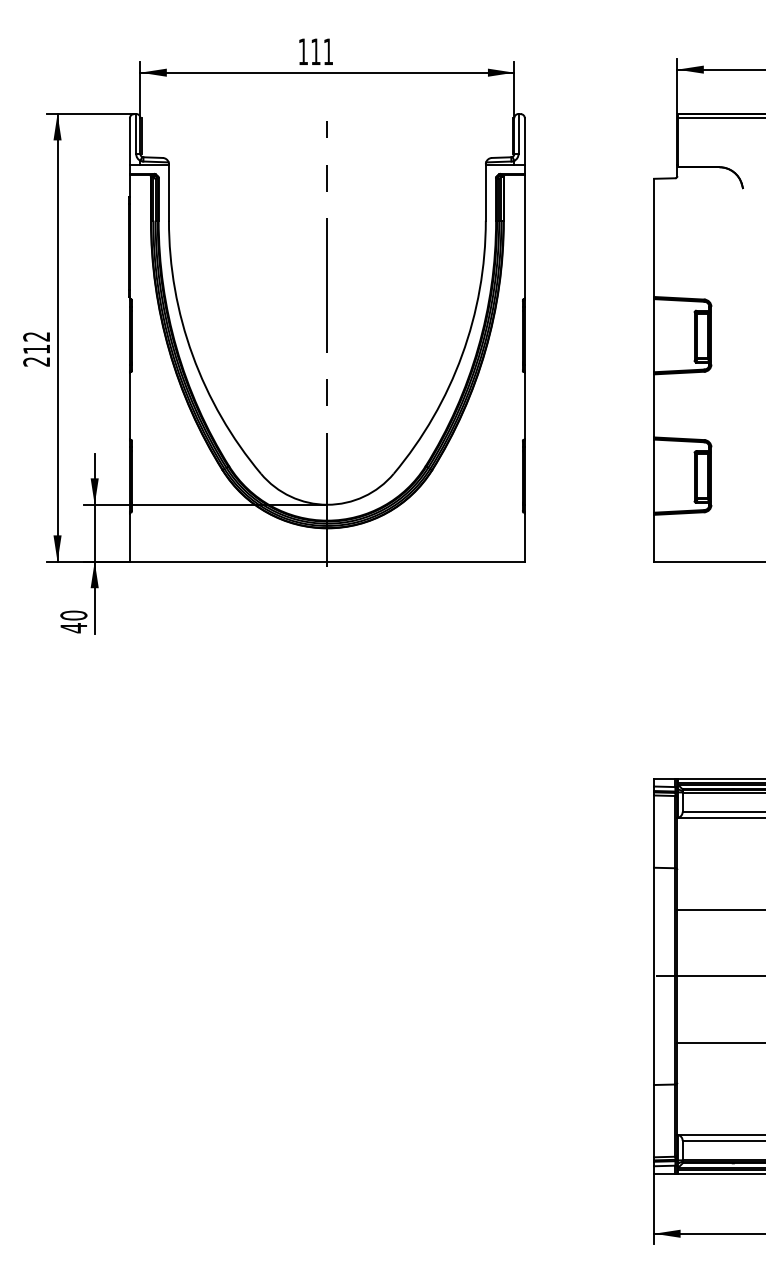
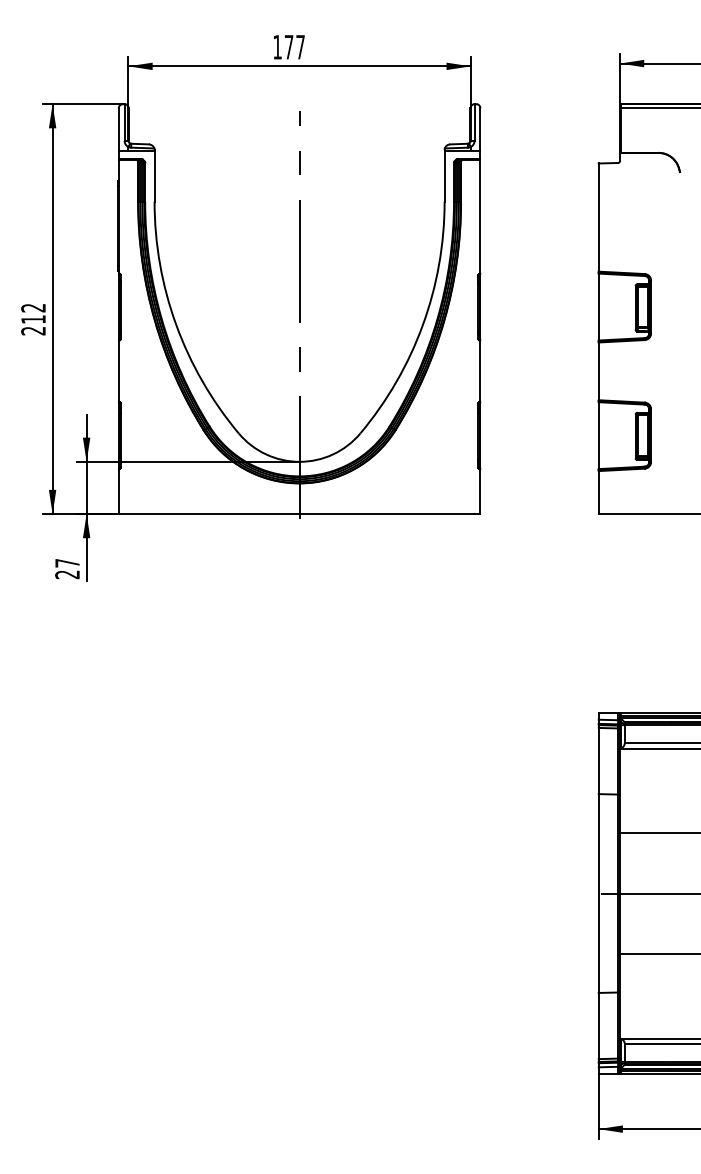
text: (321, 52) -> (294, 47), 111 -> 177
text: (73, 621) -> (67, 568), 40 -> 27

